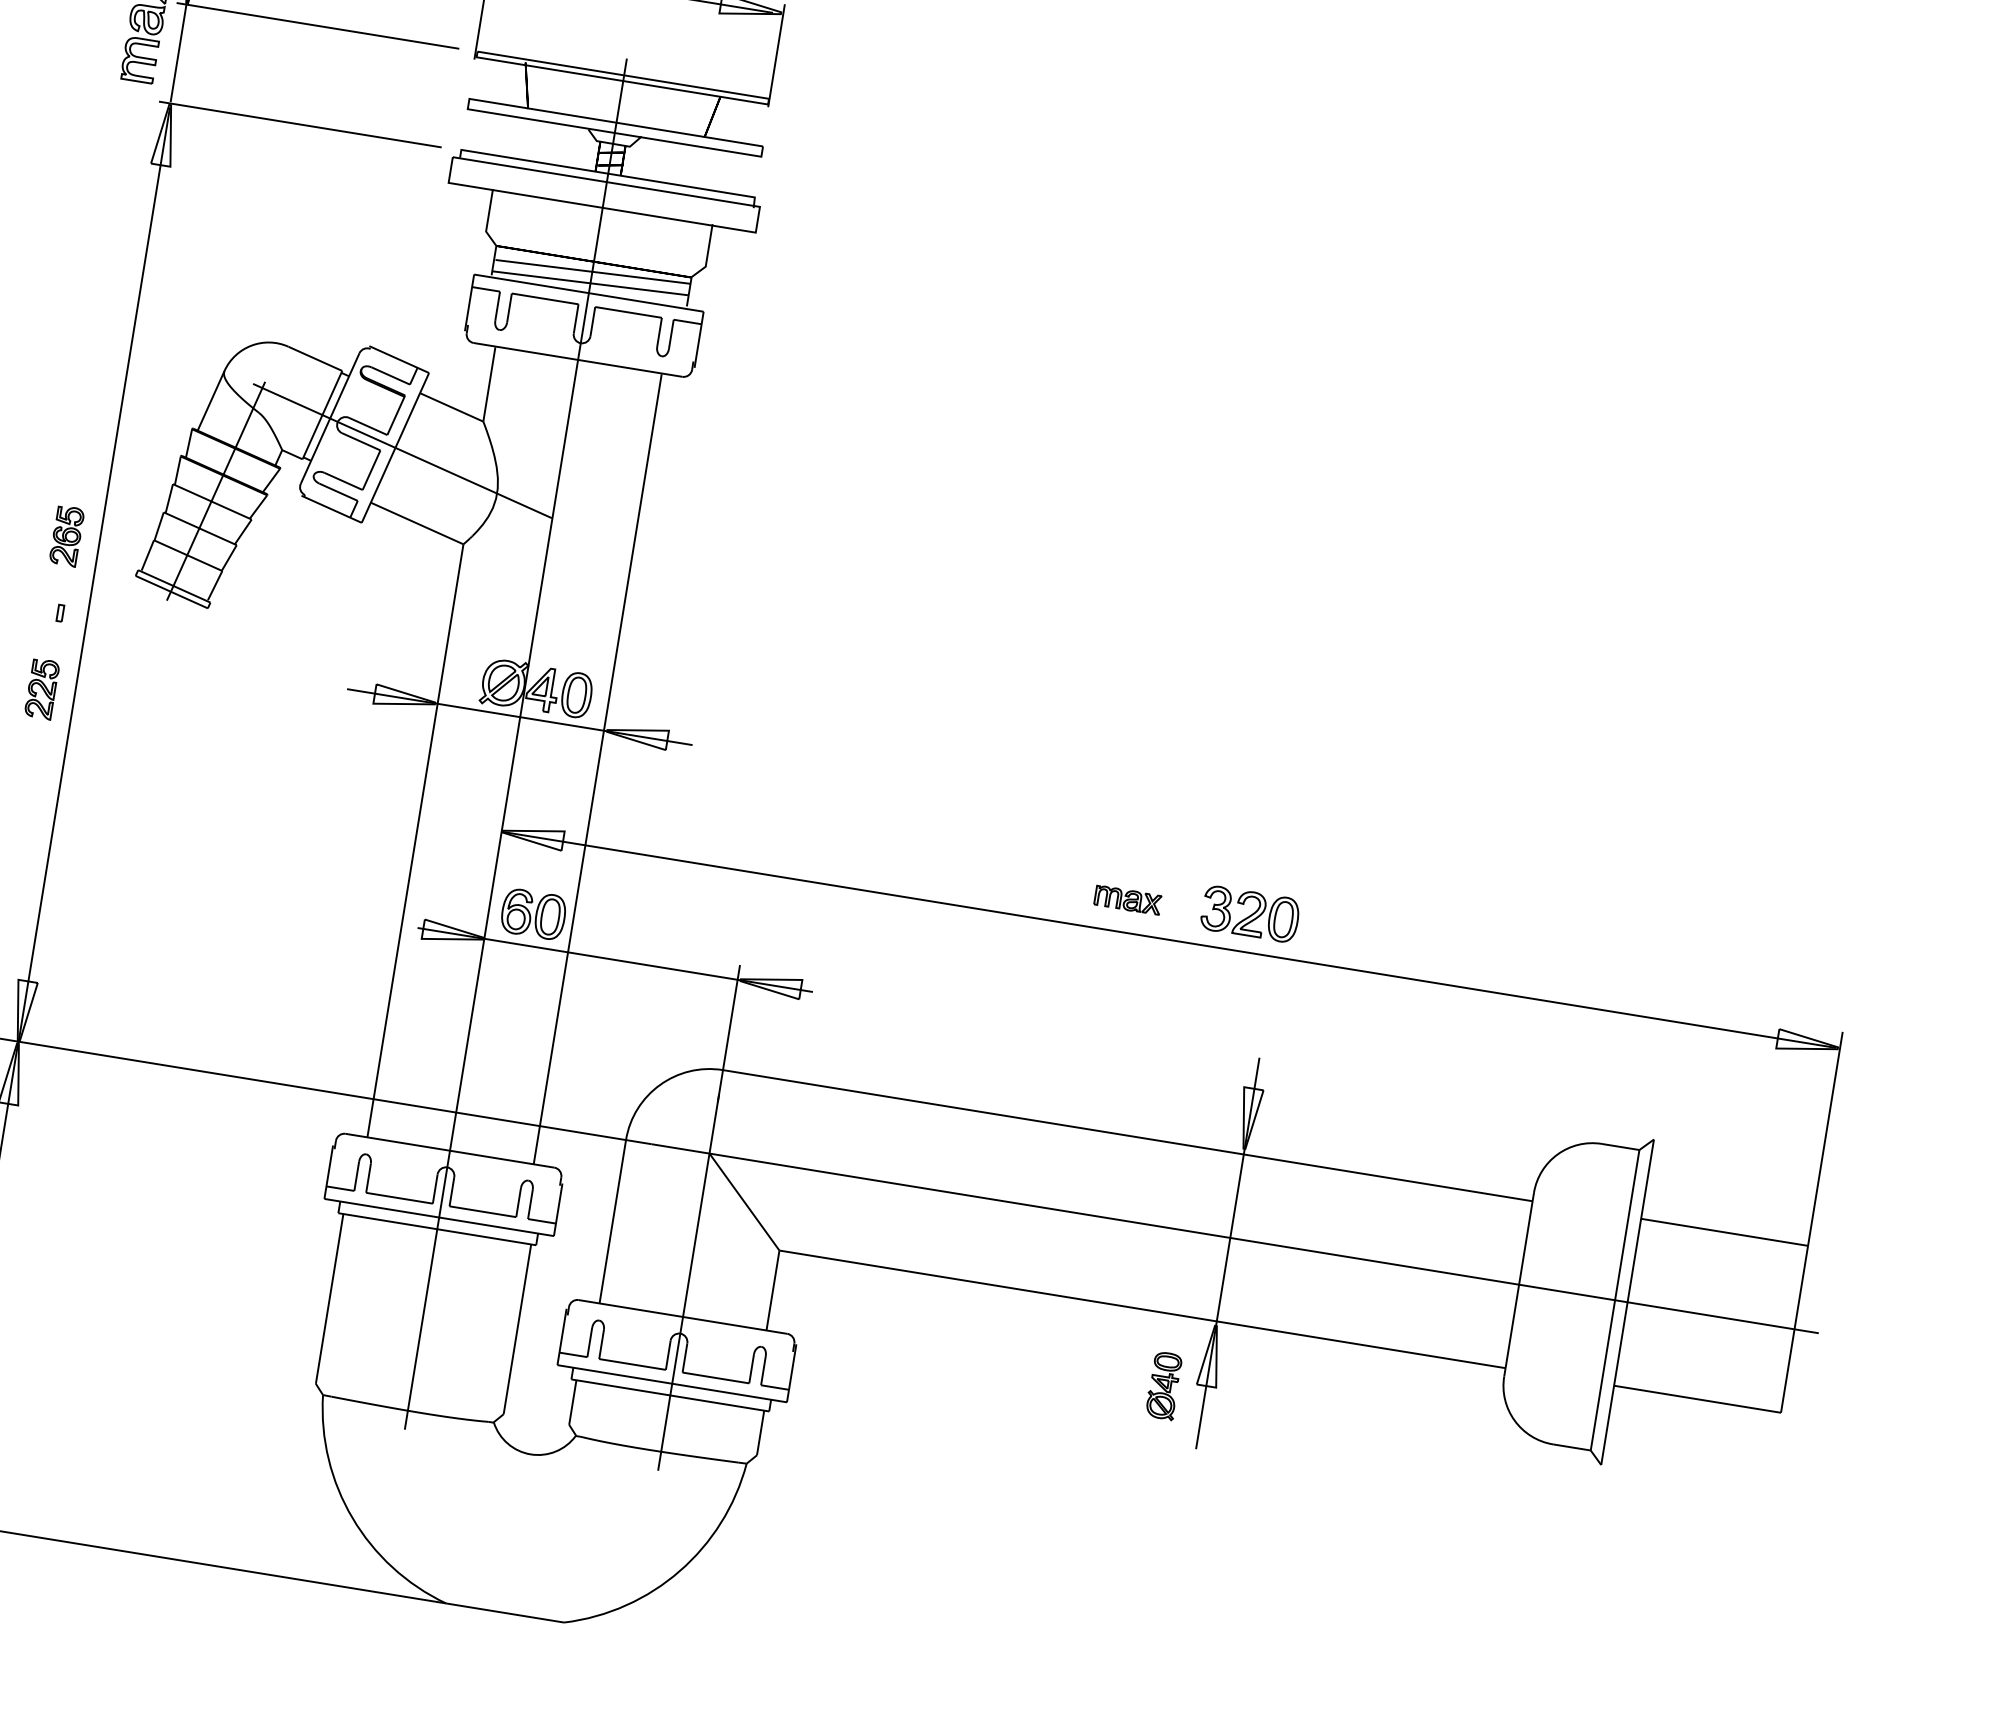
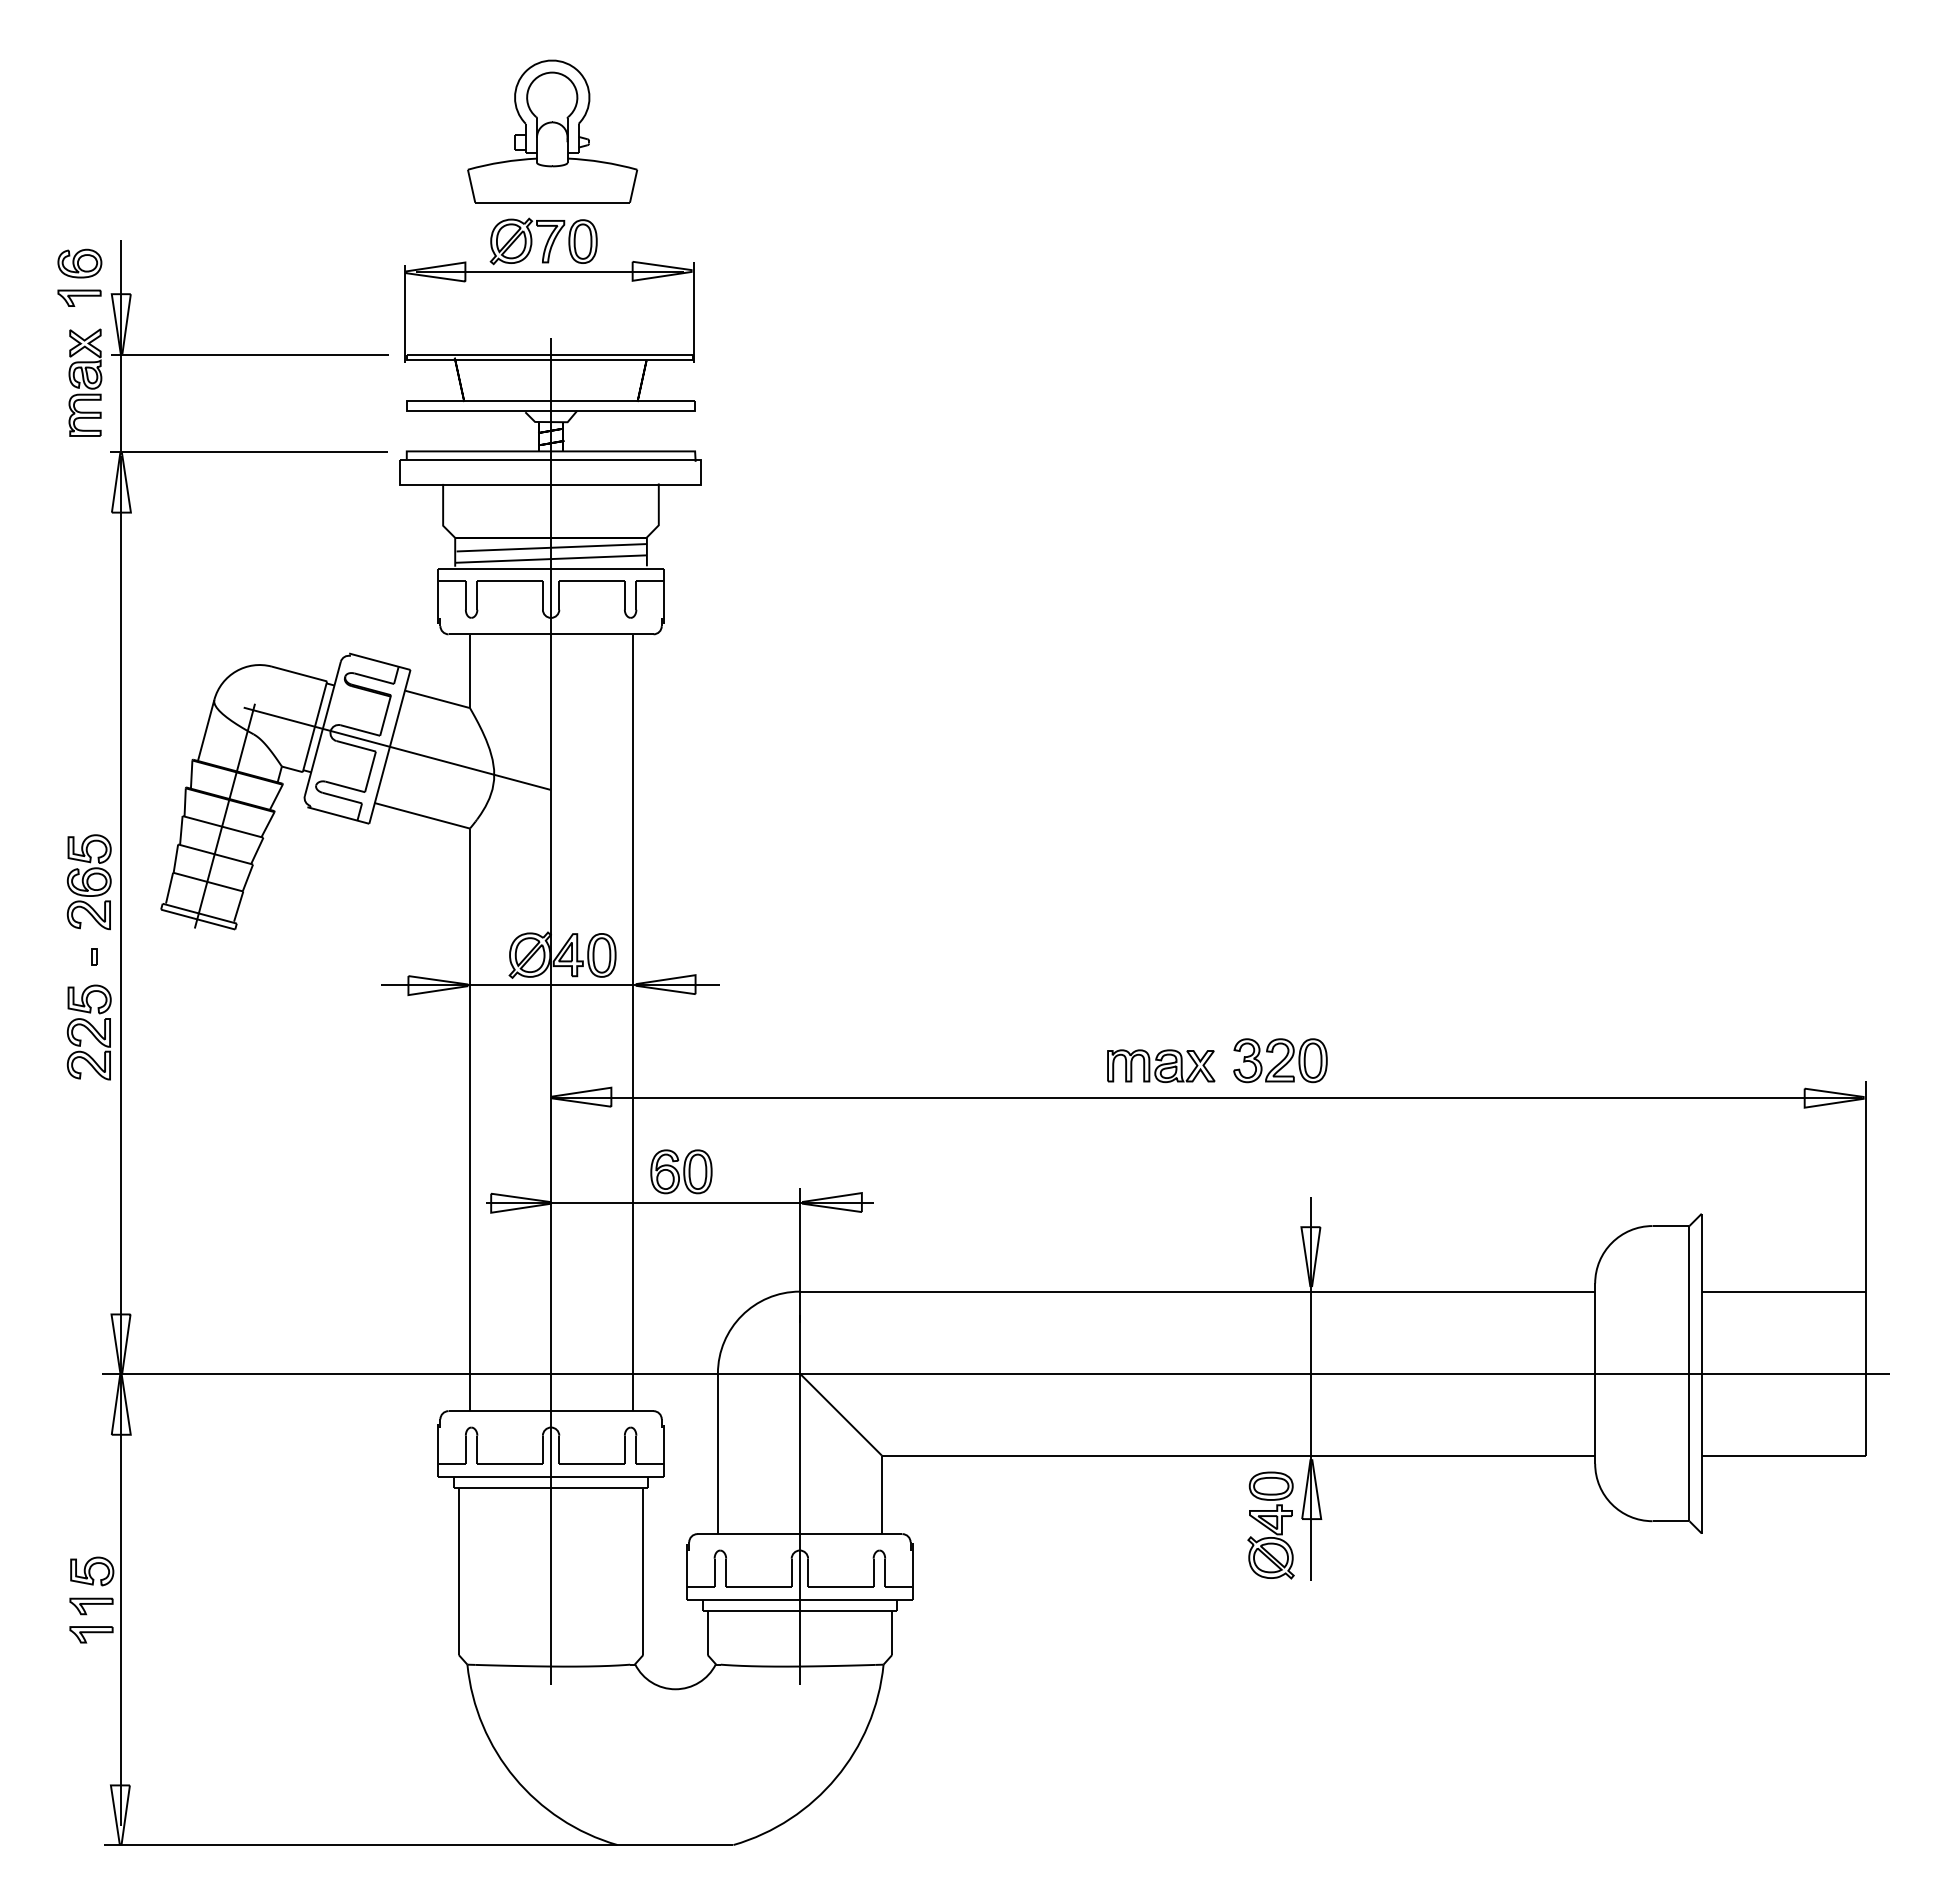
part: (66, 536) -> (88, 882), size x1.67
part: (41, 689) -> (88, 1032), size x1.67
part: (1128, 900) -> (1161, 1066), size x1.67
part: (533, 913) -> (681, 1171), moved
part: (1163, 1385) -> (1270, 1525), size x1.67

